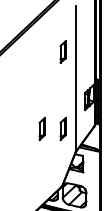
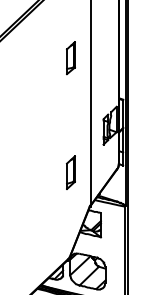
part: (41, 128) -> (38, 172), removed

